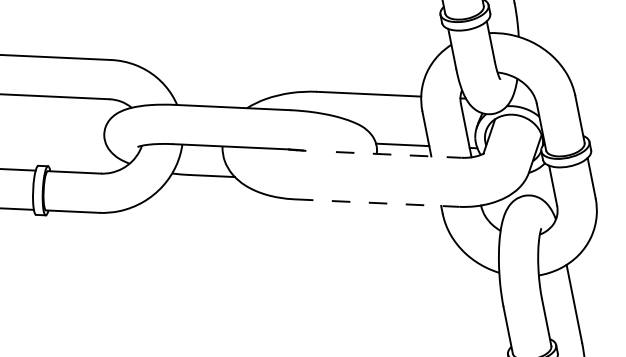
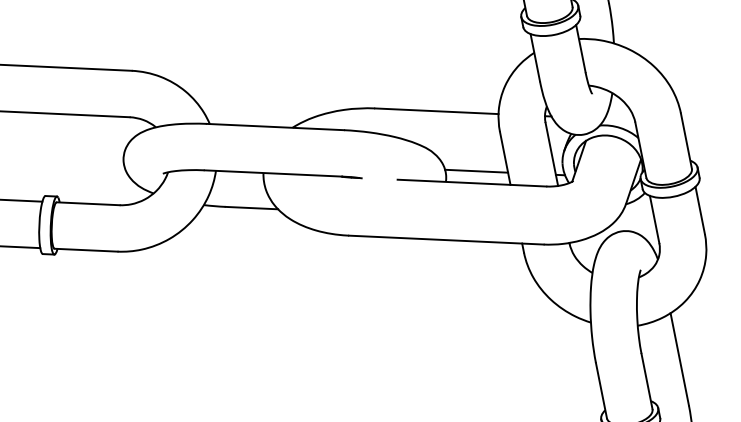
line: (398, 154) -> (471, 182), dashed -> solid
line: (377, 203) -> (446, 240), dashed -> solid

